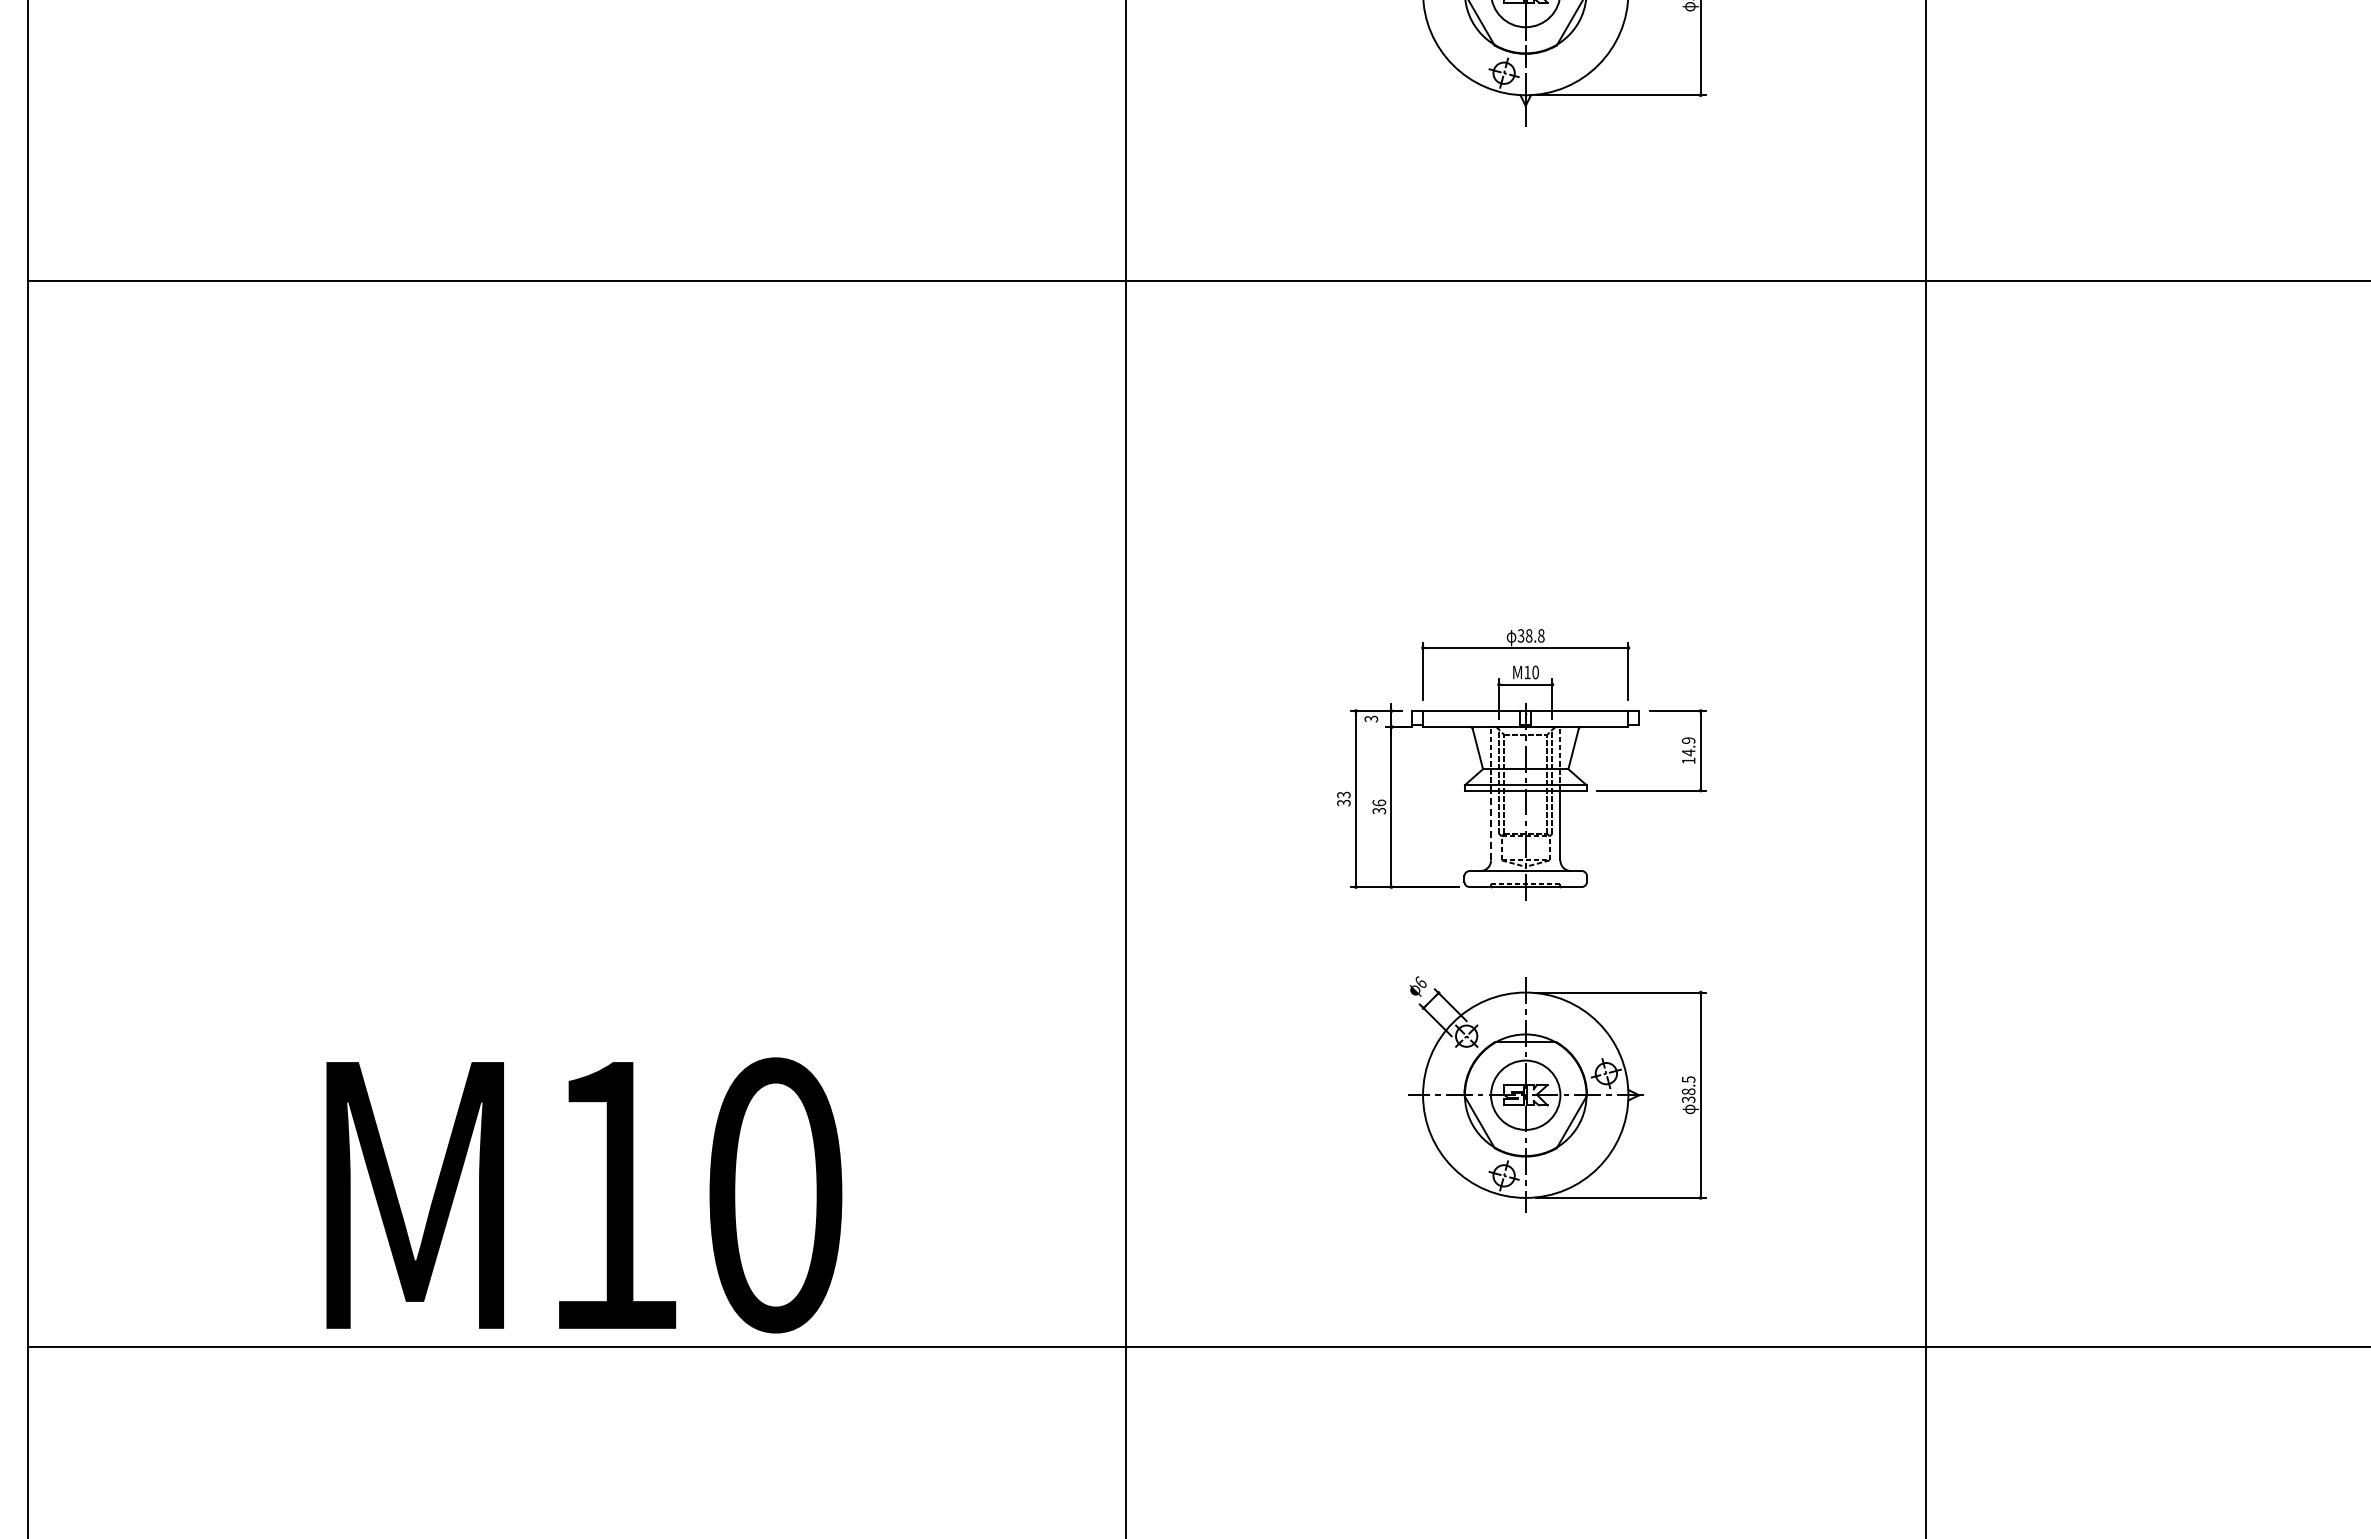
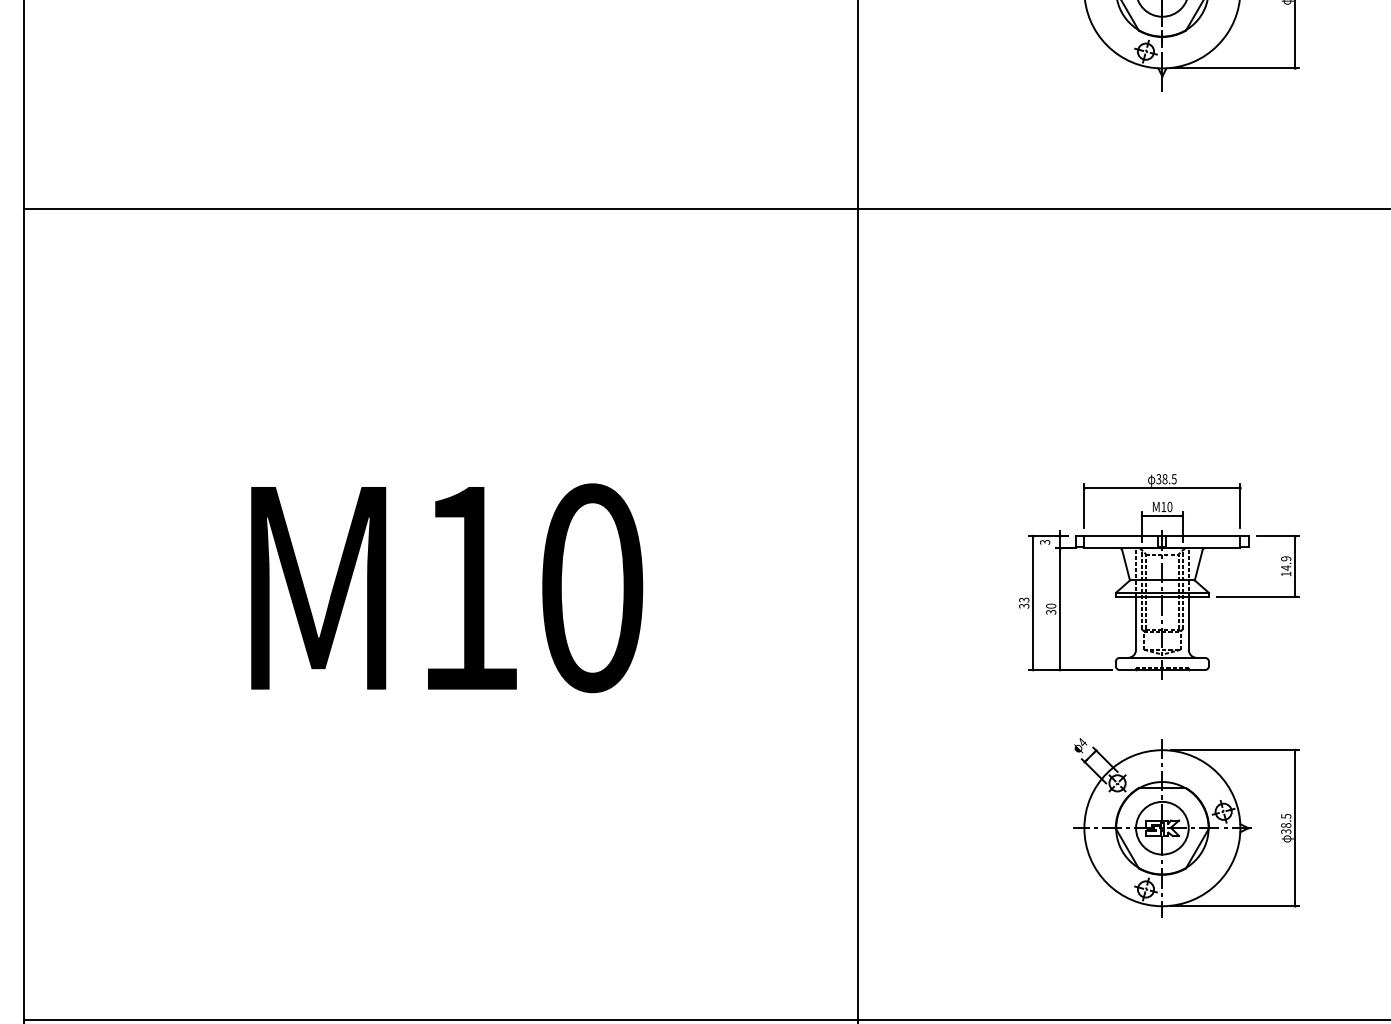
text: (1541, 635) -> (1174, 478), 38.8 -> 38.5
text: (1378, 802) -> (1050, 605), 36 -> 30
line: (1491, 825) -> (1136, 623), dashed -> solid
text: (1420, 981) -> (1082, 741), 6 -> 4
text: (584, 1195) -> (447, 588), moved

